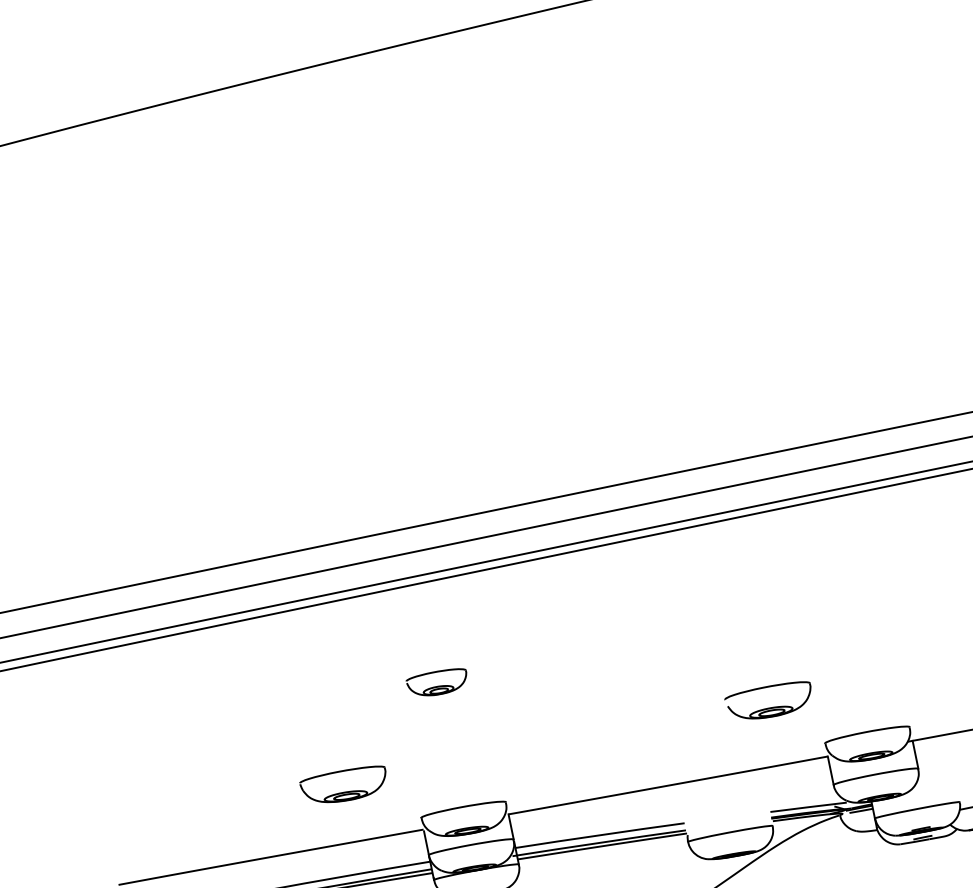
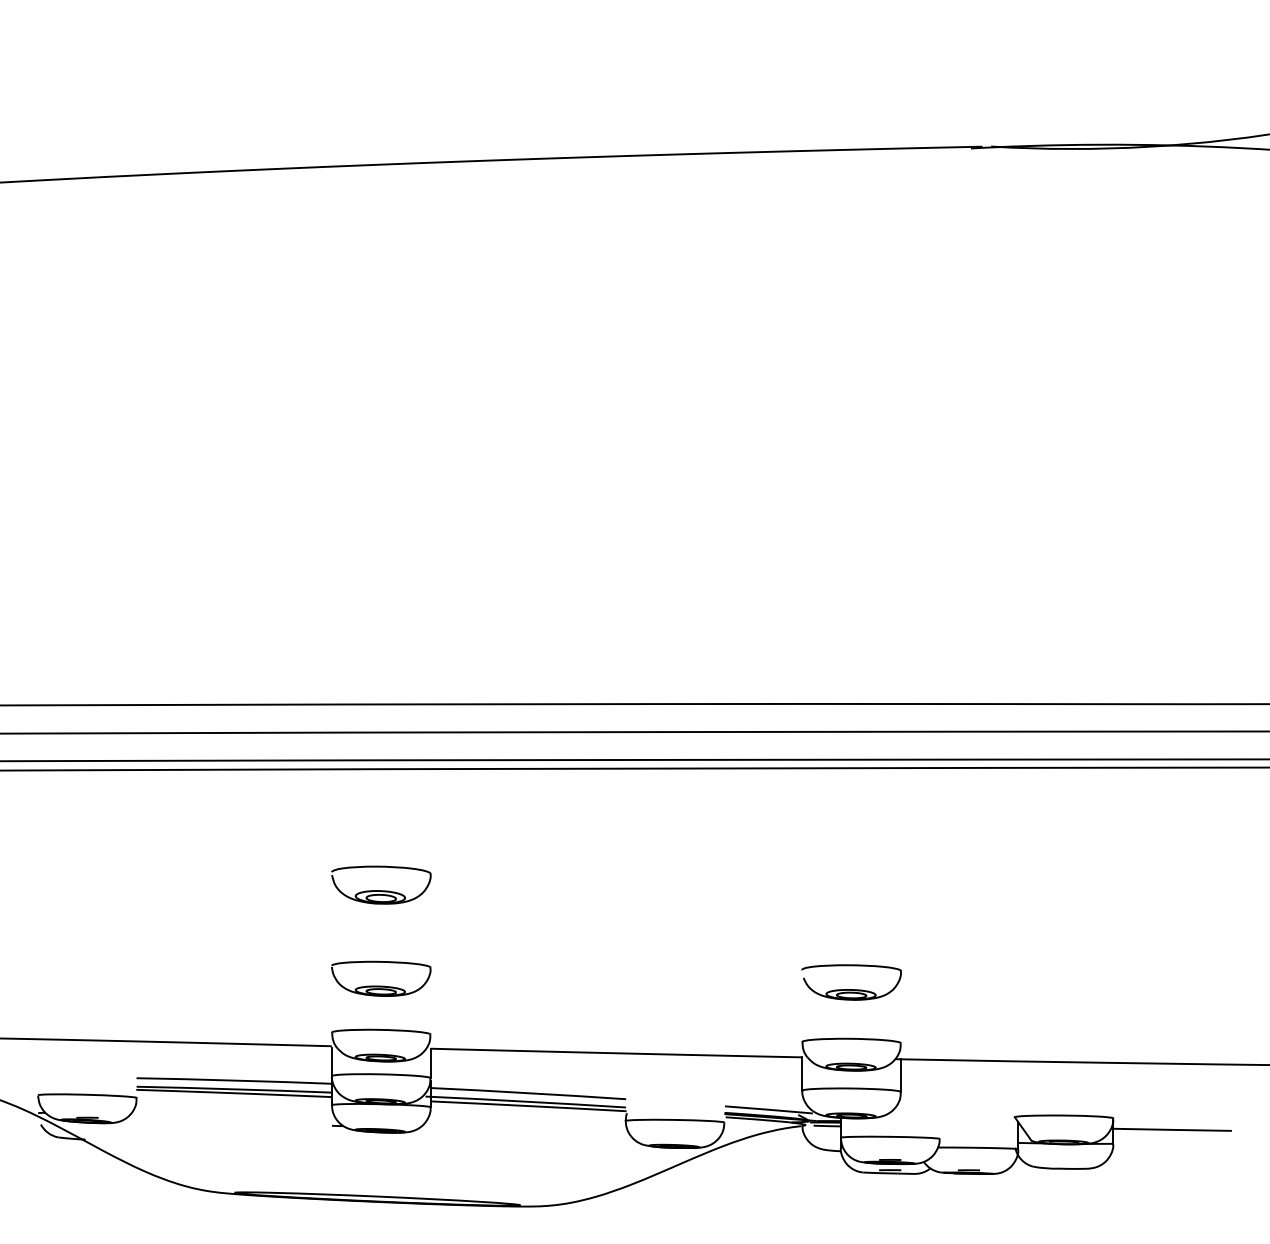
part: (437, 682) -> (381, 884), size x1.43
part: (770, 707) -> (851, 989), moved
part: (344, 785) -> (381, 978), moved

